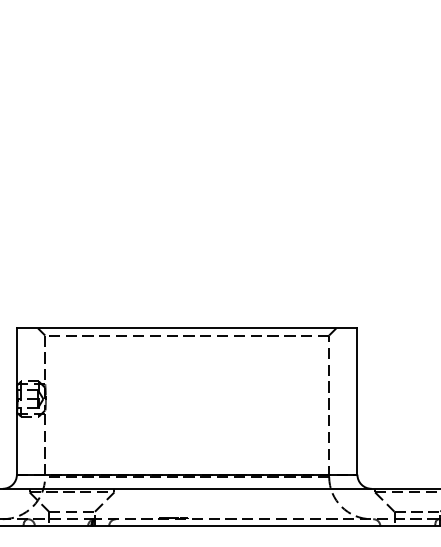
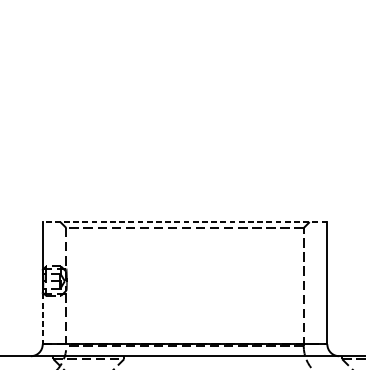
line: (186, 328) -> (184, 222), solid -> dashed
line: (16, 444) -> (42, 319), solid -> dashed

